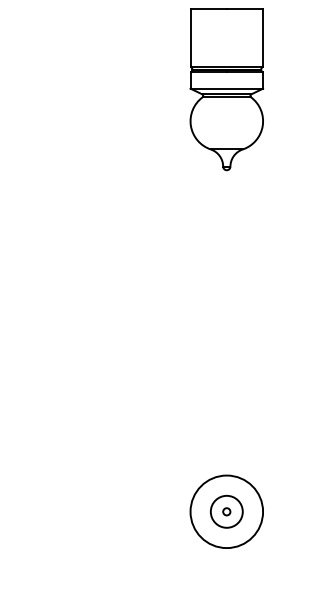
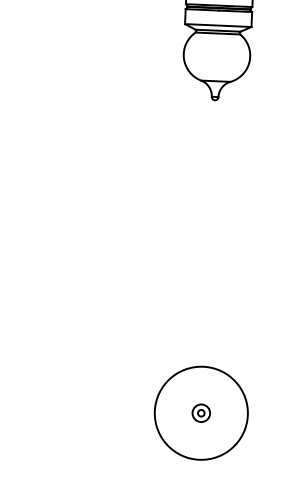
circle: (226, 511) -> (201, 412), size x0.6
circle: (226, 511) -> (201, 412), size x1.4

